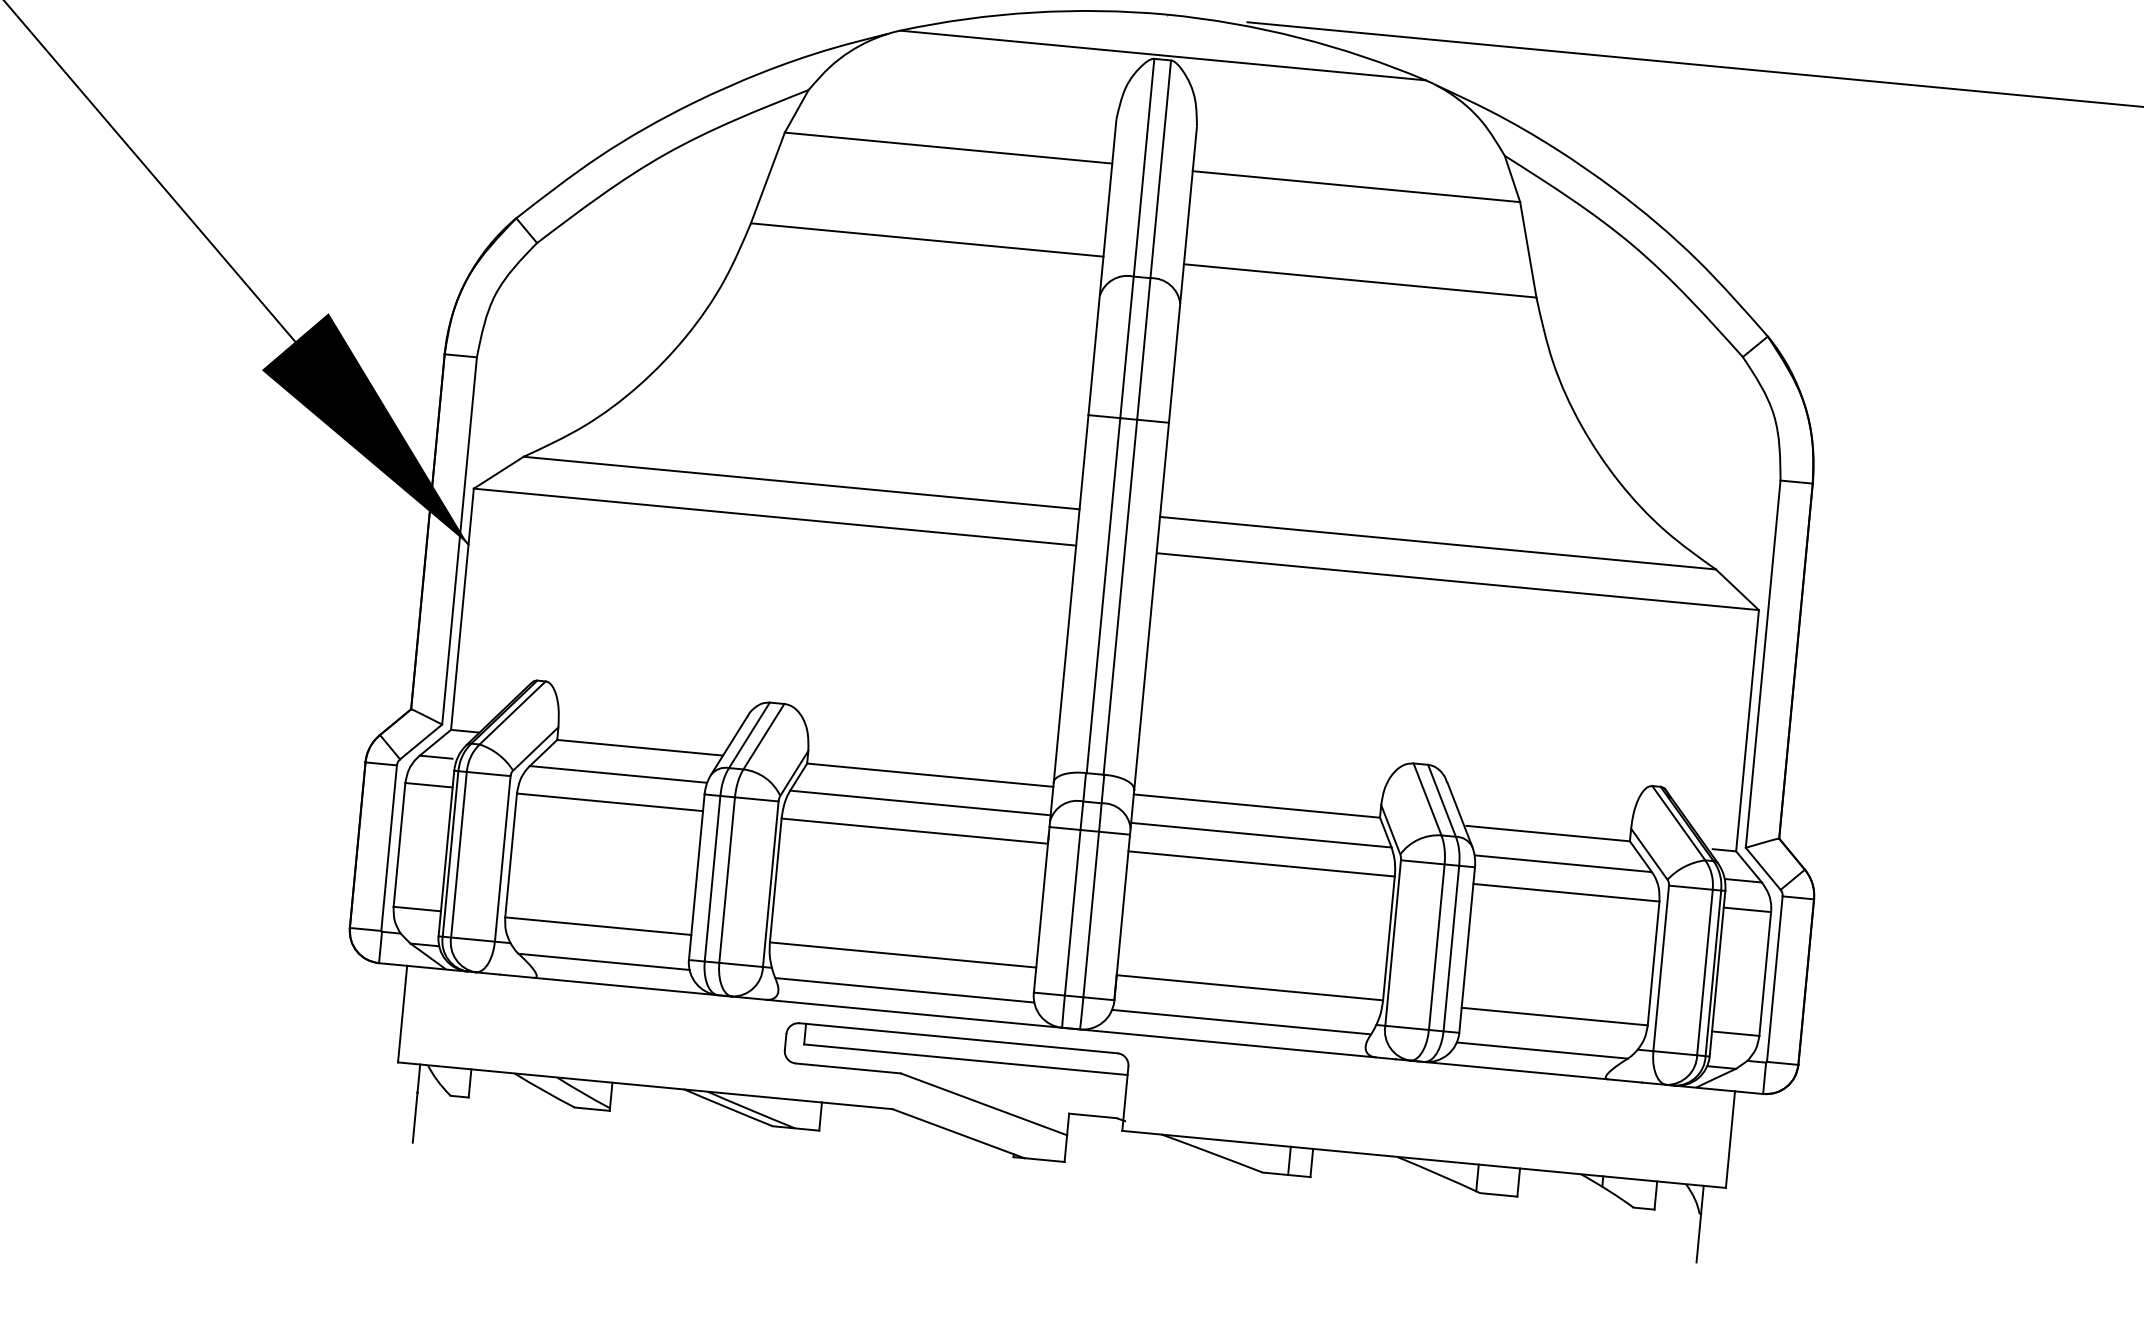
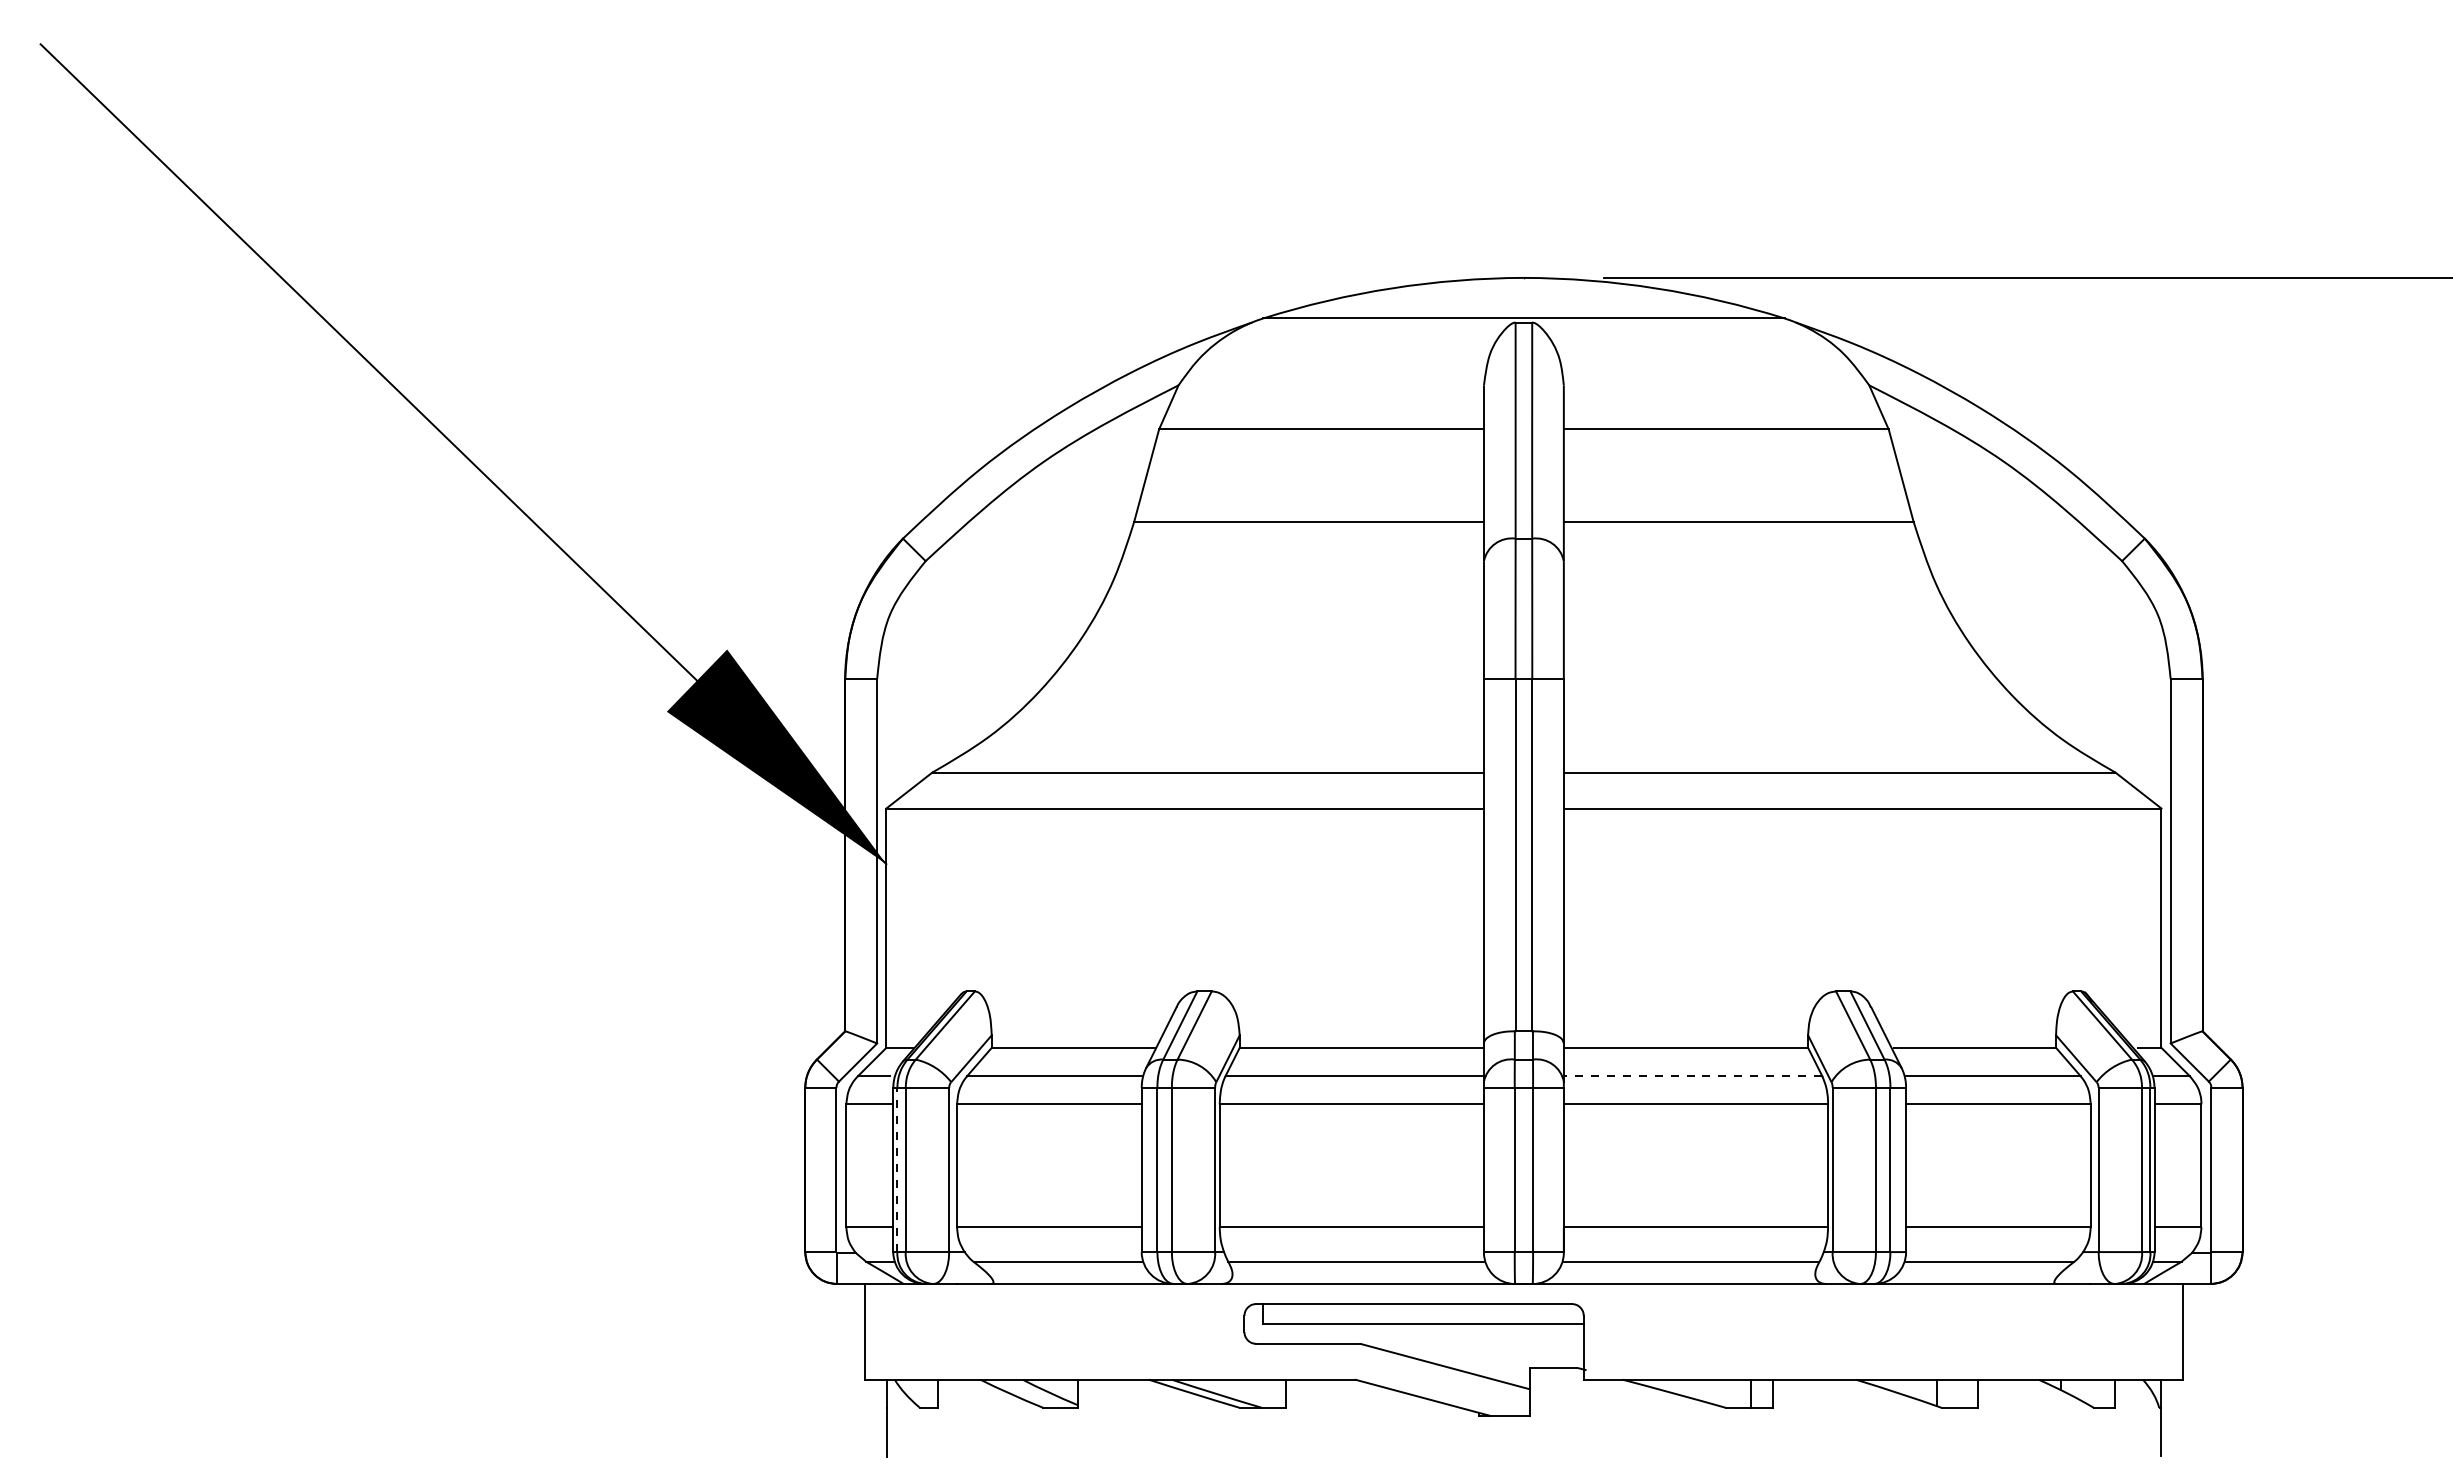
line: (1260, 835) -> (1692, 1076), solid -> dashed
line: (450, 853) -> (897, 1169), solid -> dashed

